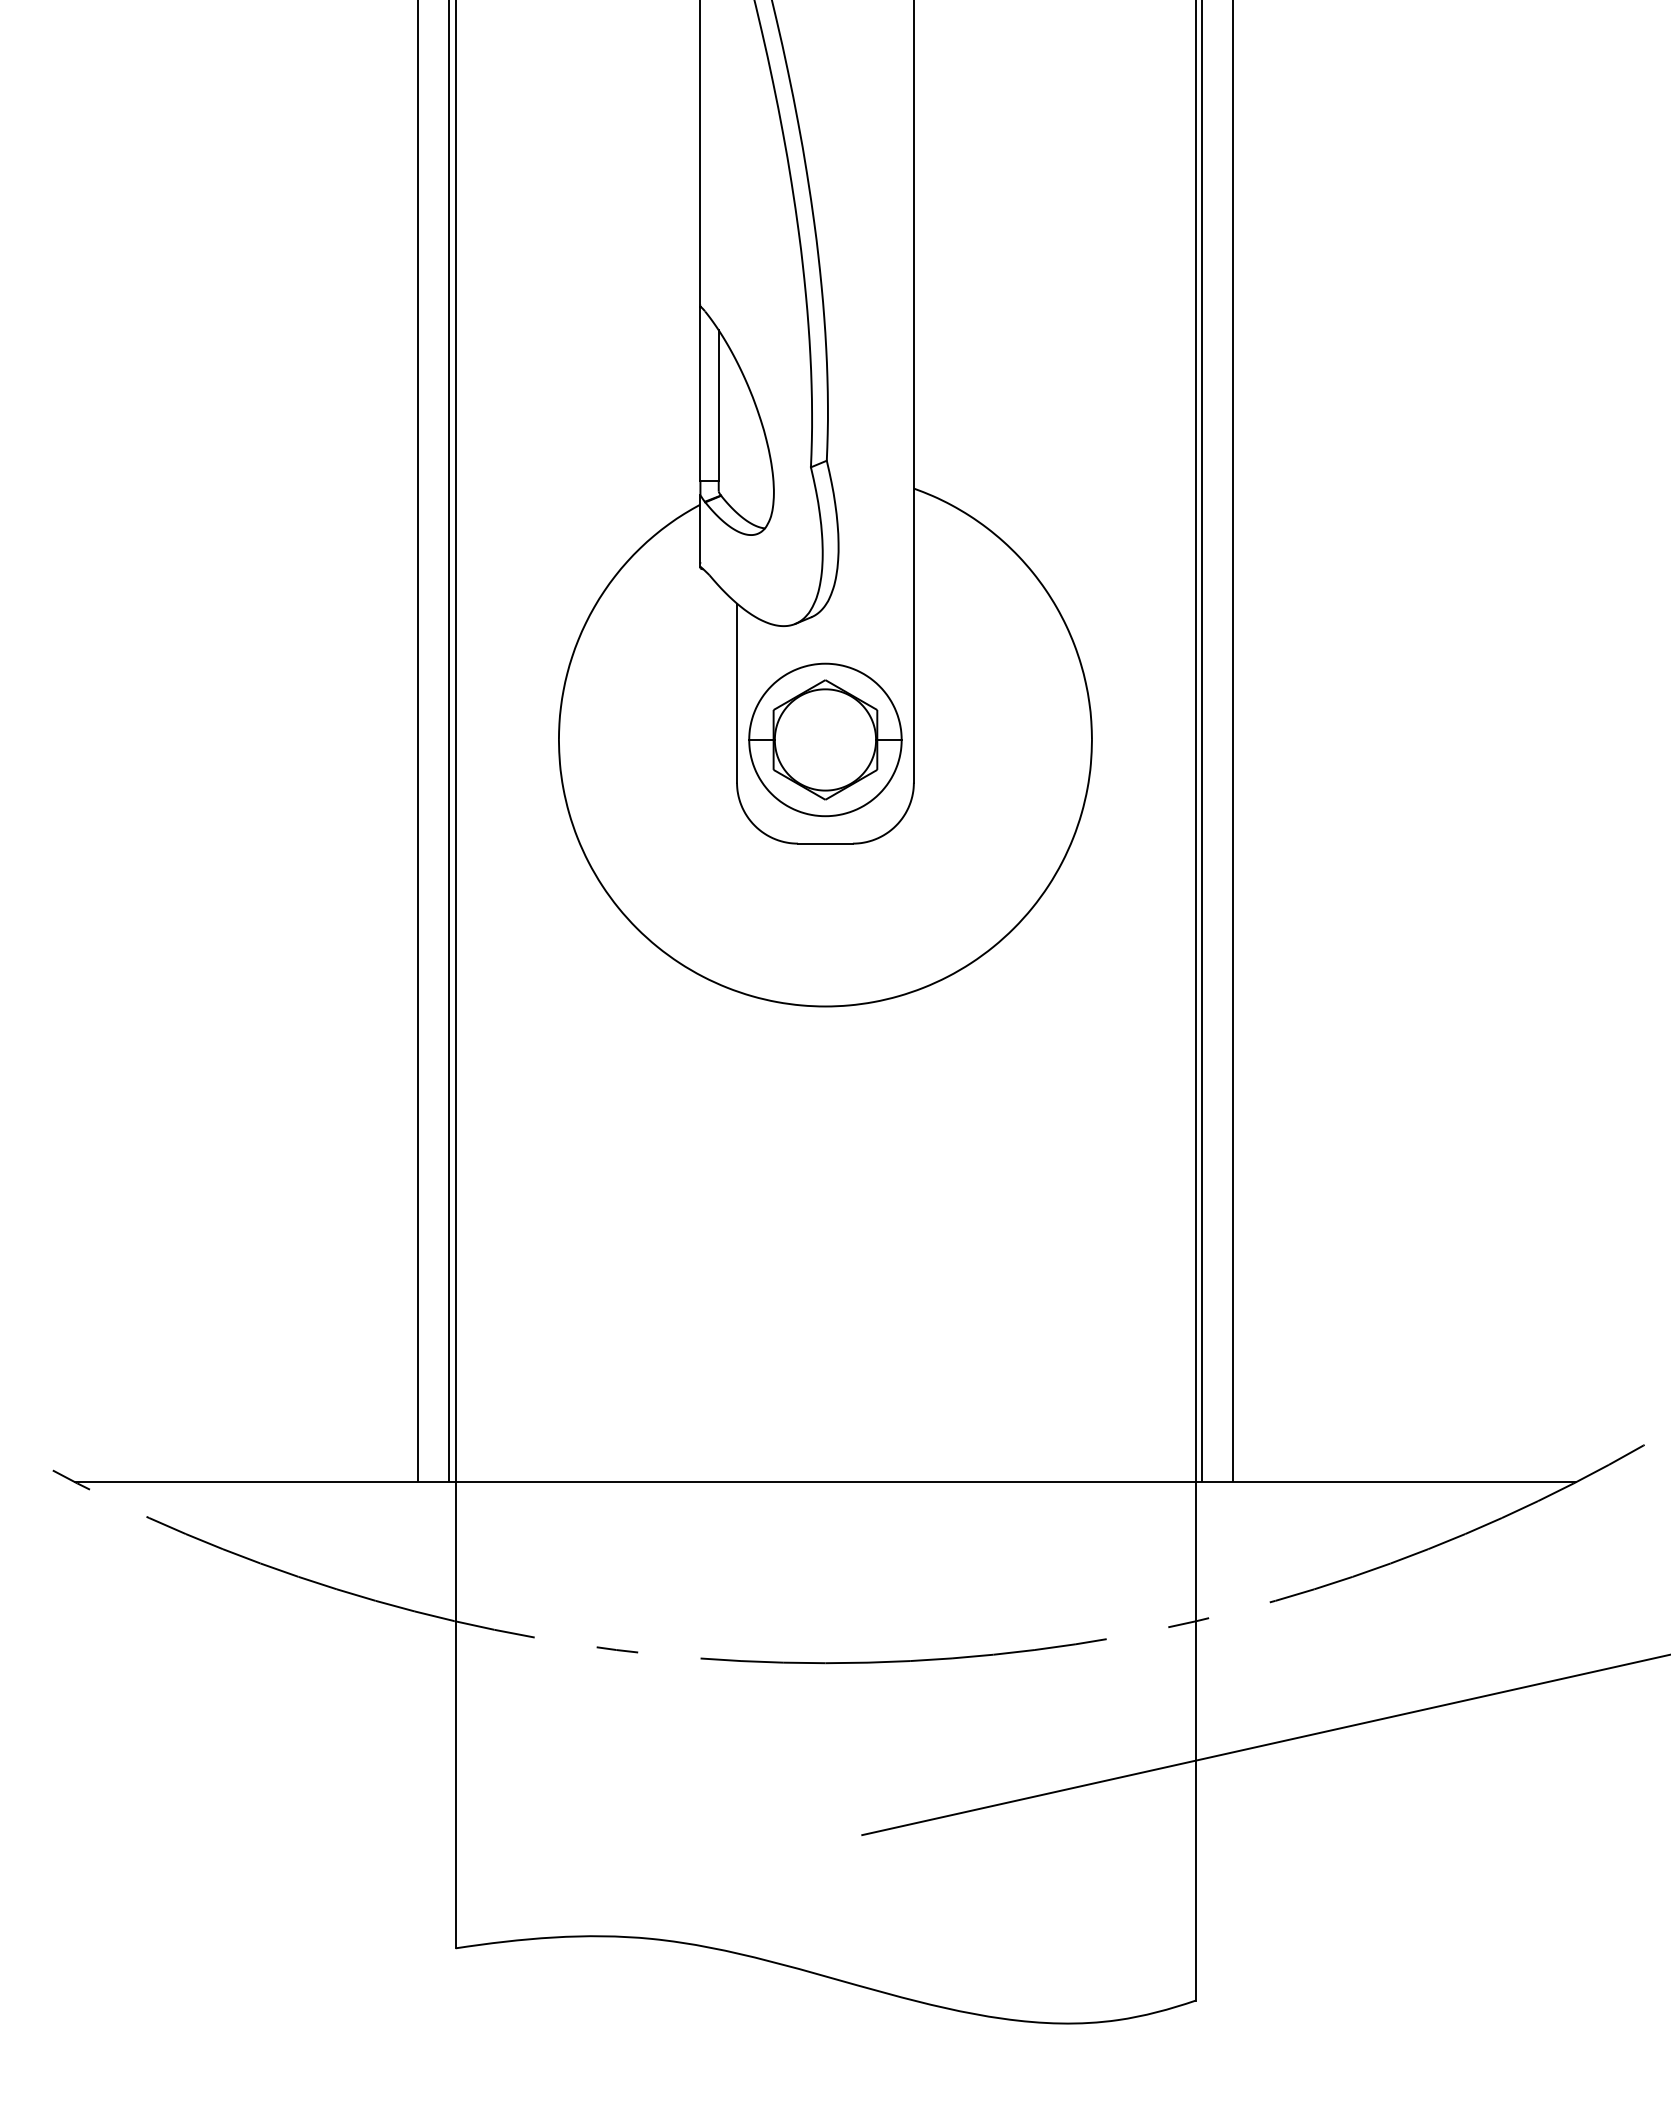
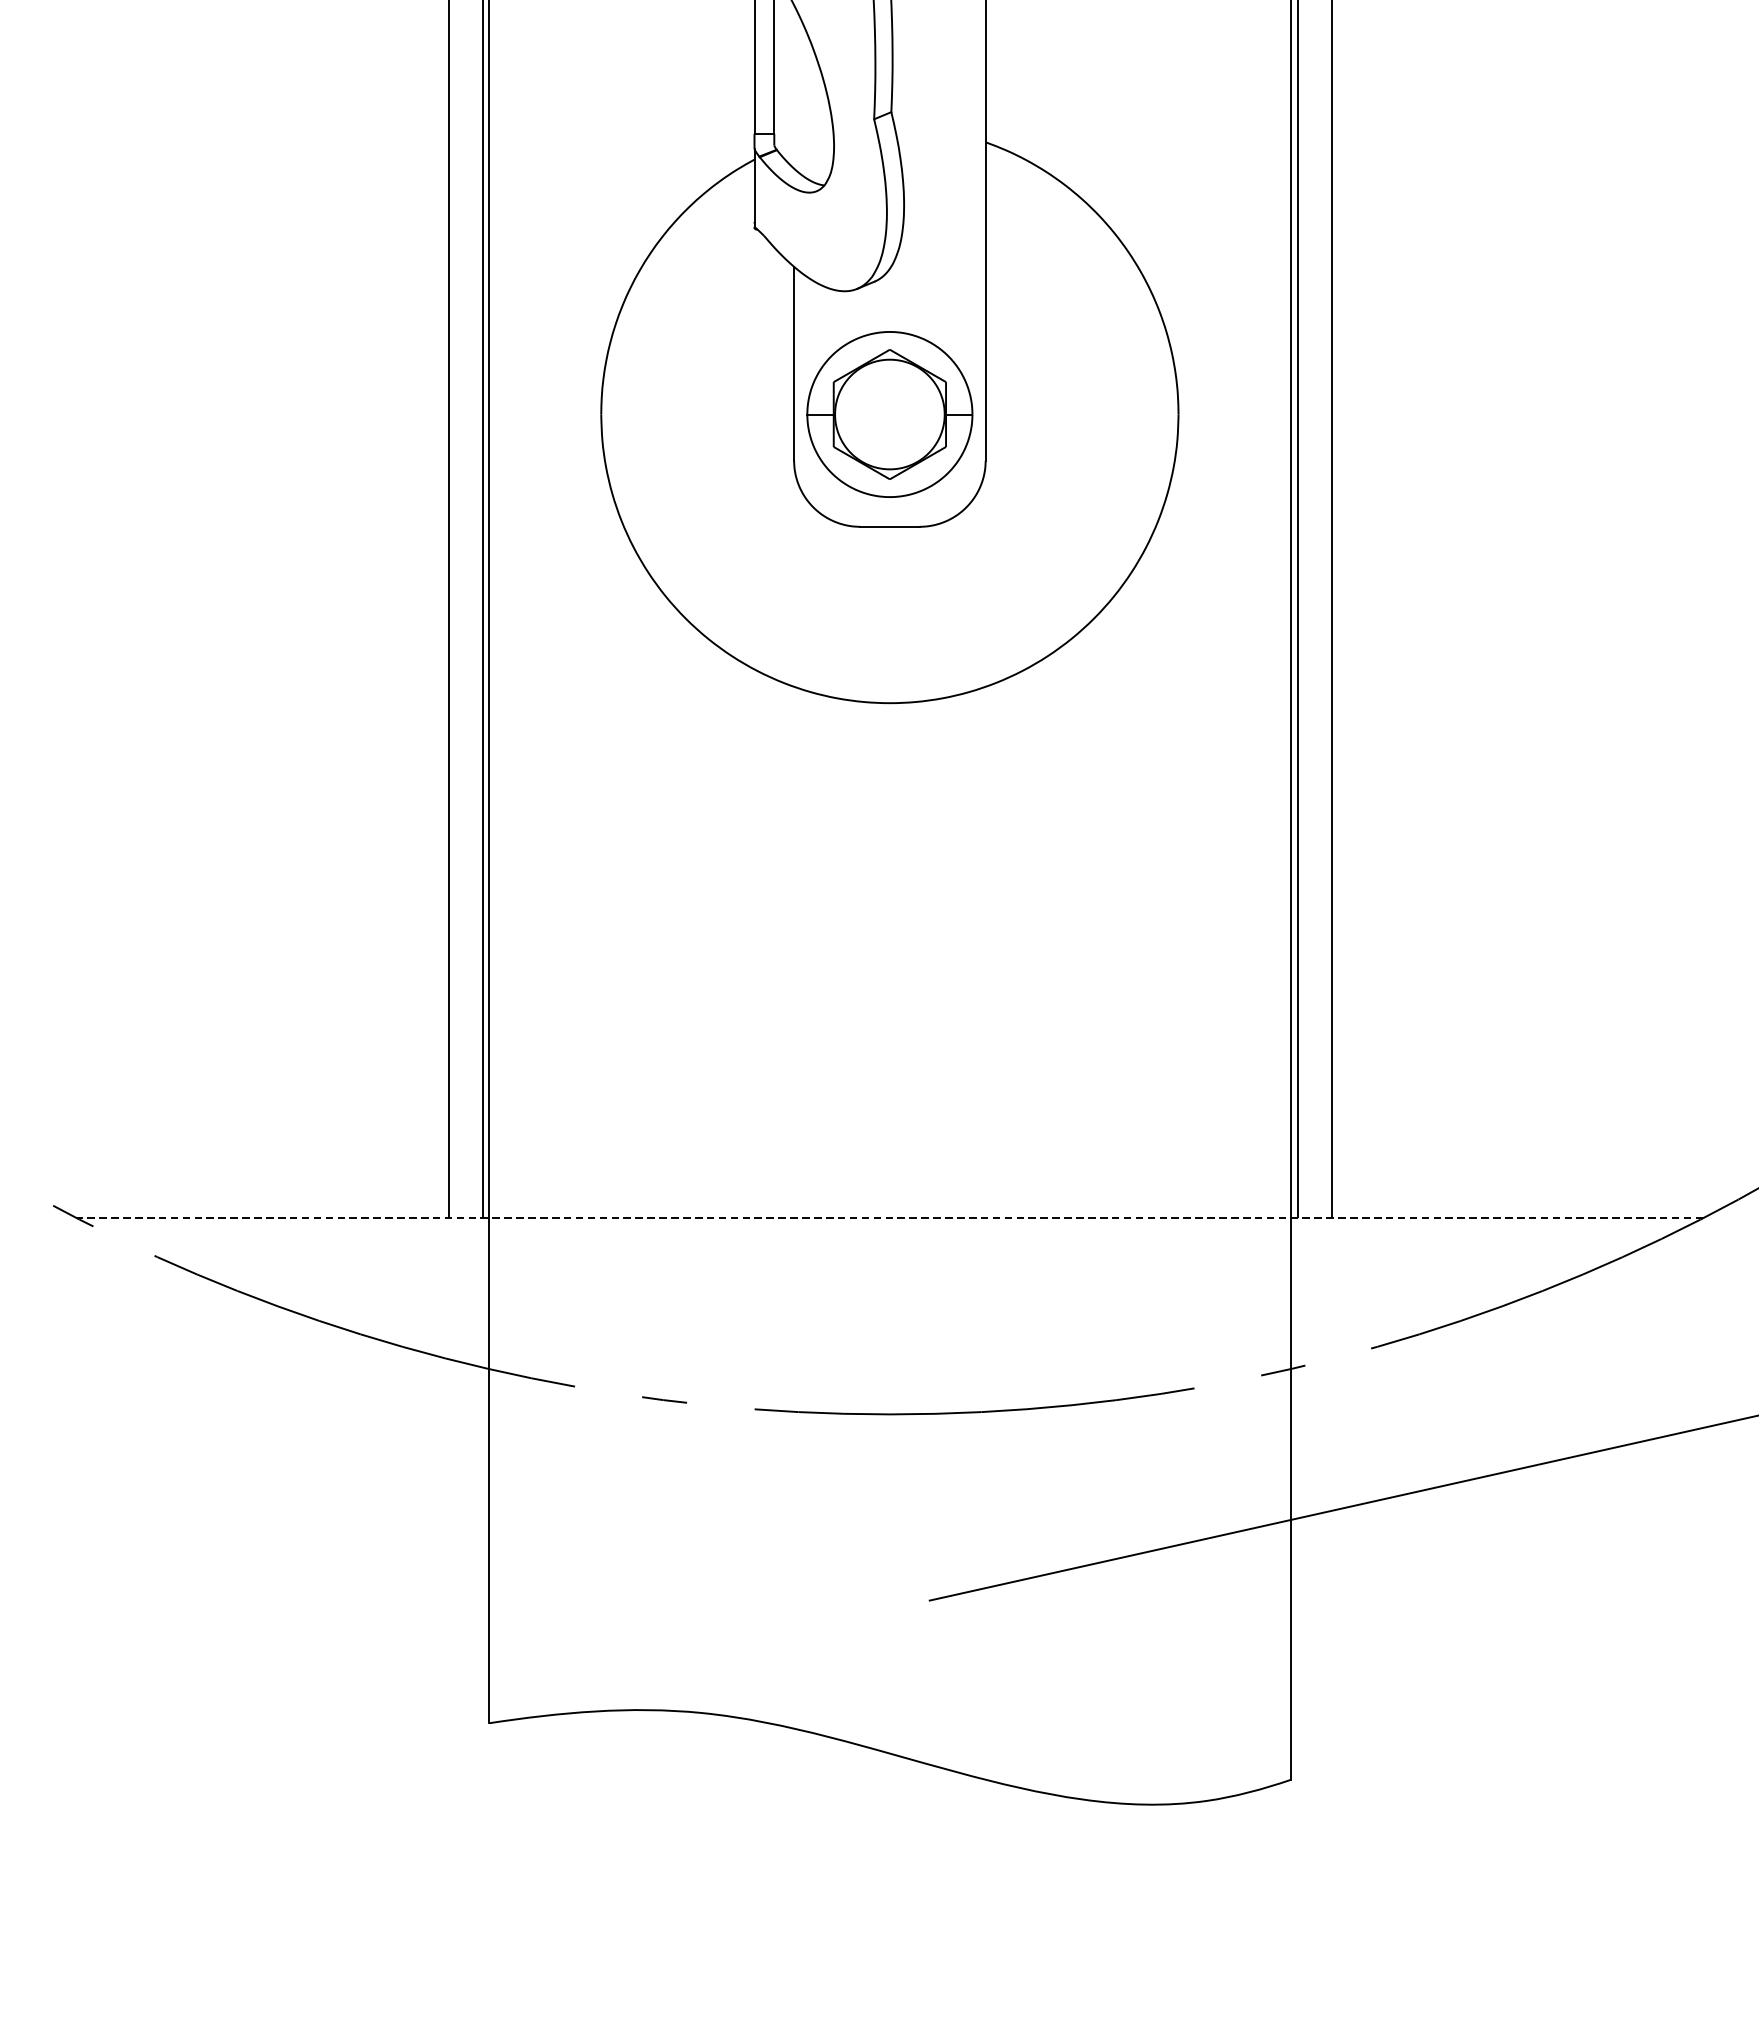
line: (825, 1481) -> (889, 1217), solid -> dashed

